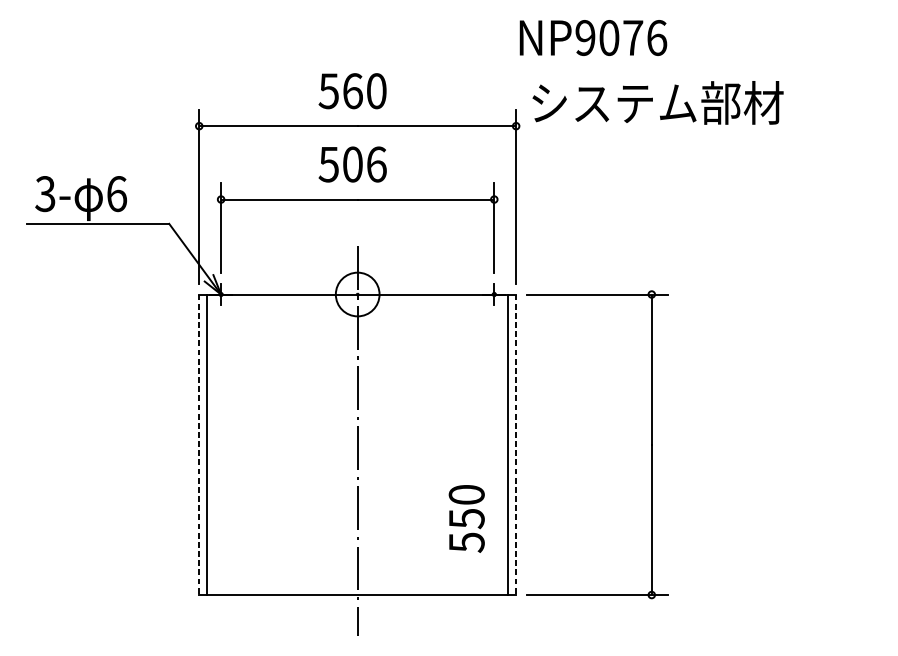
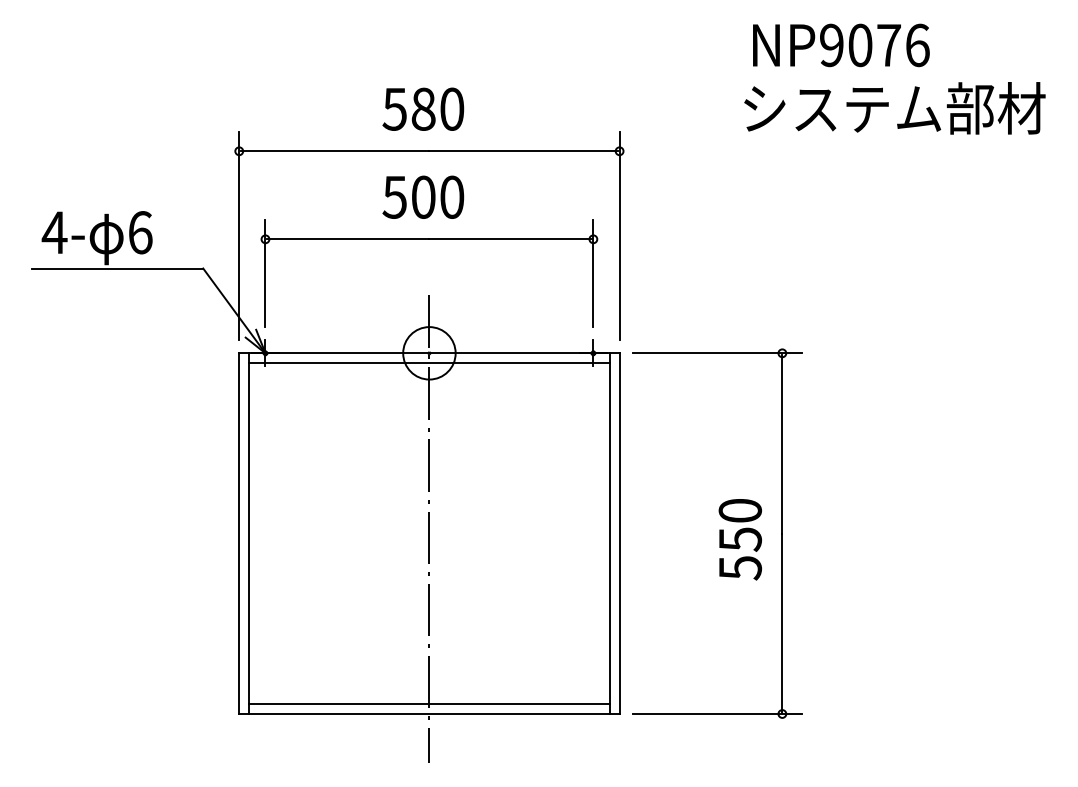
text: (593, 38) -> (841, 45), moved
text: (352, 90) -> (423, 108), 560 -> 580
text: (657, 103) -> (894, 108), moved
text: (376, 163) -> (452, 196), 506 -> 500
text: (45, 193) -> (54, 232), 3- -> 4-
line: (357, 303) -> (429, 363), added
line: (199, 445) -> (239, 534), dashed -> solid
line: (516, 445) -> (619, 534), dashed -> solid
text: (466, 518) -> (739, 539), moved
line: (357, 587) -> (429, 704), added

